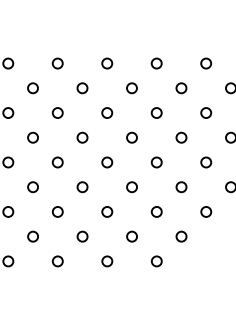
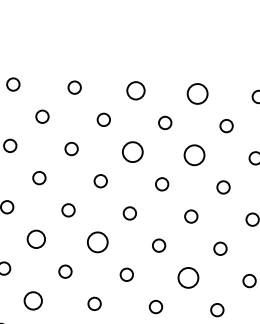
circle: (107, 63) -> (136, 90), size x1.4
circle: (156, 63) -> (197, 93), size x1.6
circle: (107, 112) -> (133, 151), size x1.6
circle: (156, 112) -> (194, 154), size x1.6
circle: (32, 187) -> (35, 239), size x1.4
circle: (82, 187) -> (97, 242), size x1.6
circle: (156, 211) -> (187, 277), size x1.6
circle: (32, 236) -> (32, 300), size x1.4

